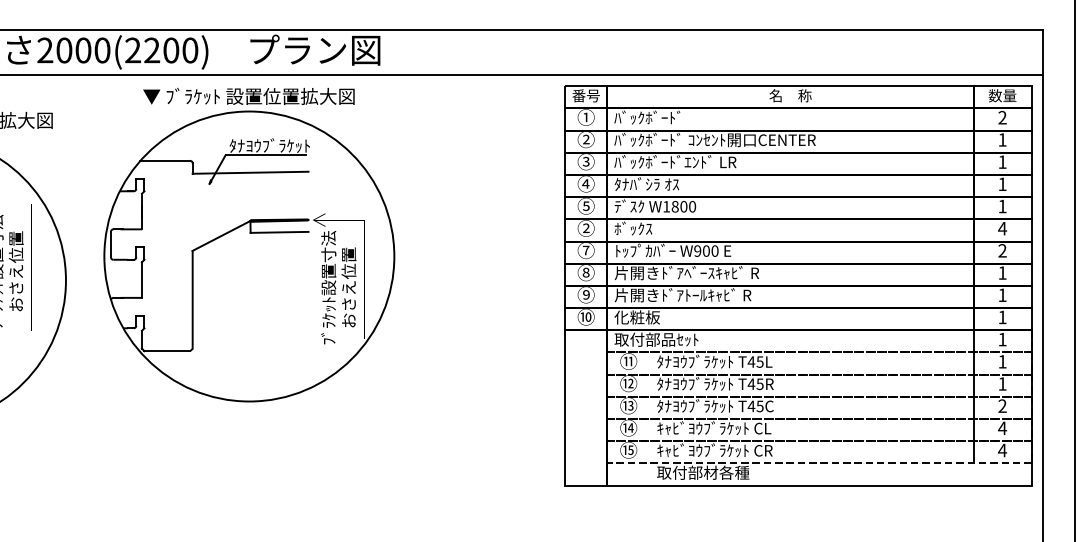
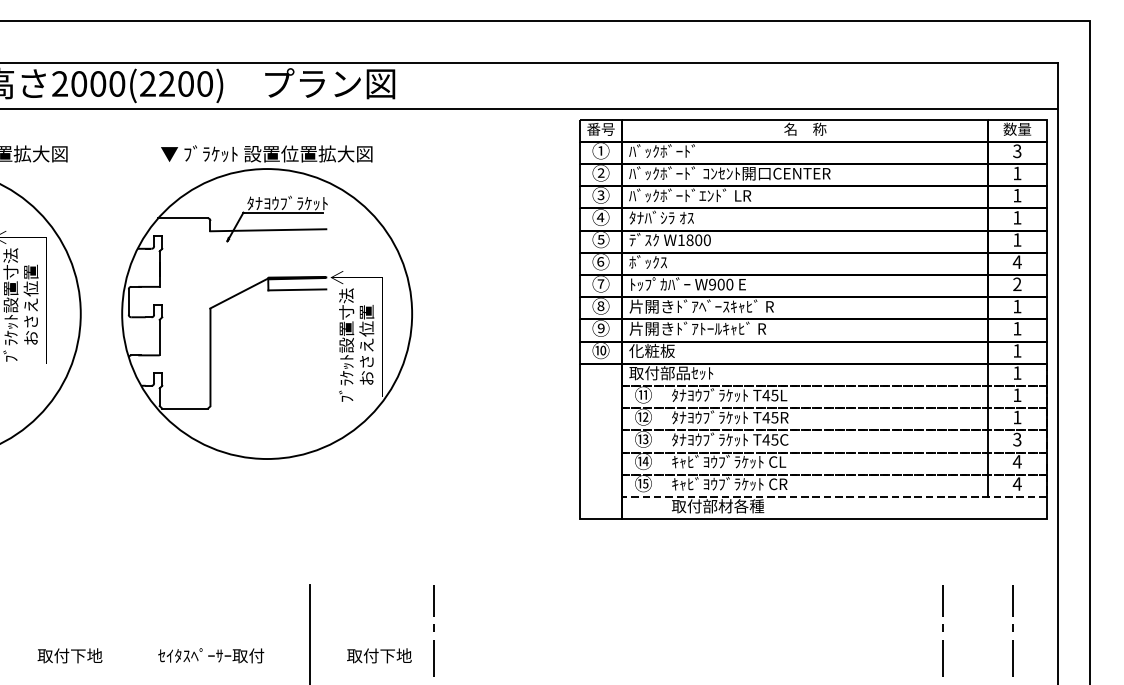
text: (1002, 118) -> (1017, 151), 2 -> 3
text: (585, 228) -> (600, 261), ② -> ⑥
part: (248, 245) -> (266, 302), moved
text: (1002, 406) -> (1017, 439), 2 -> 3

